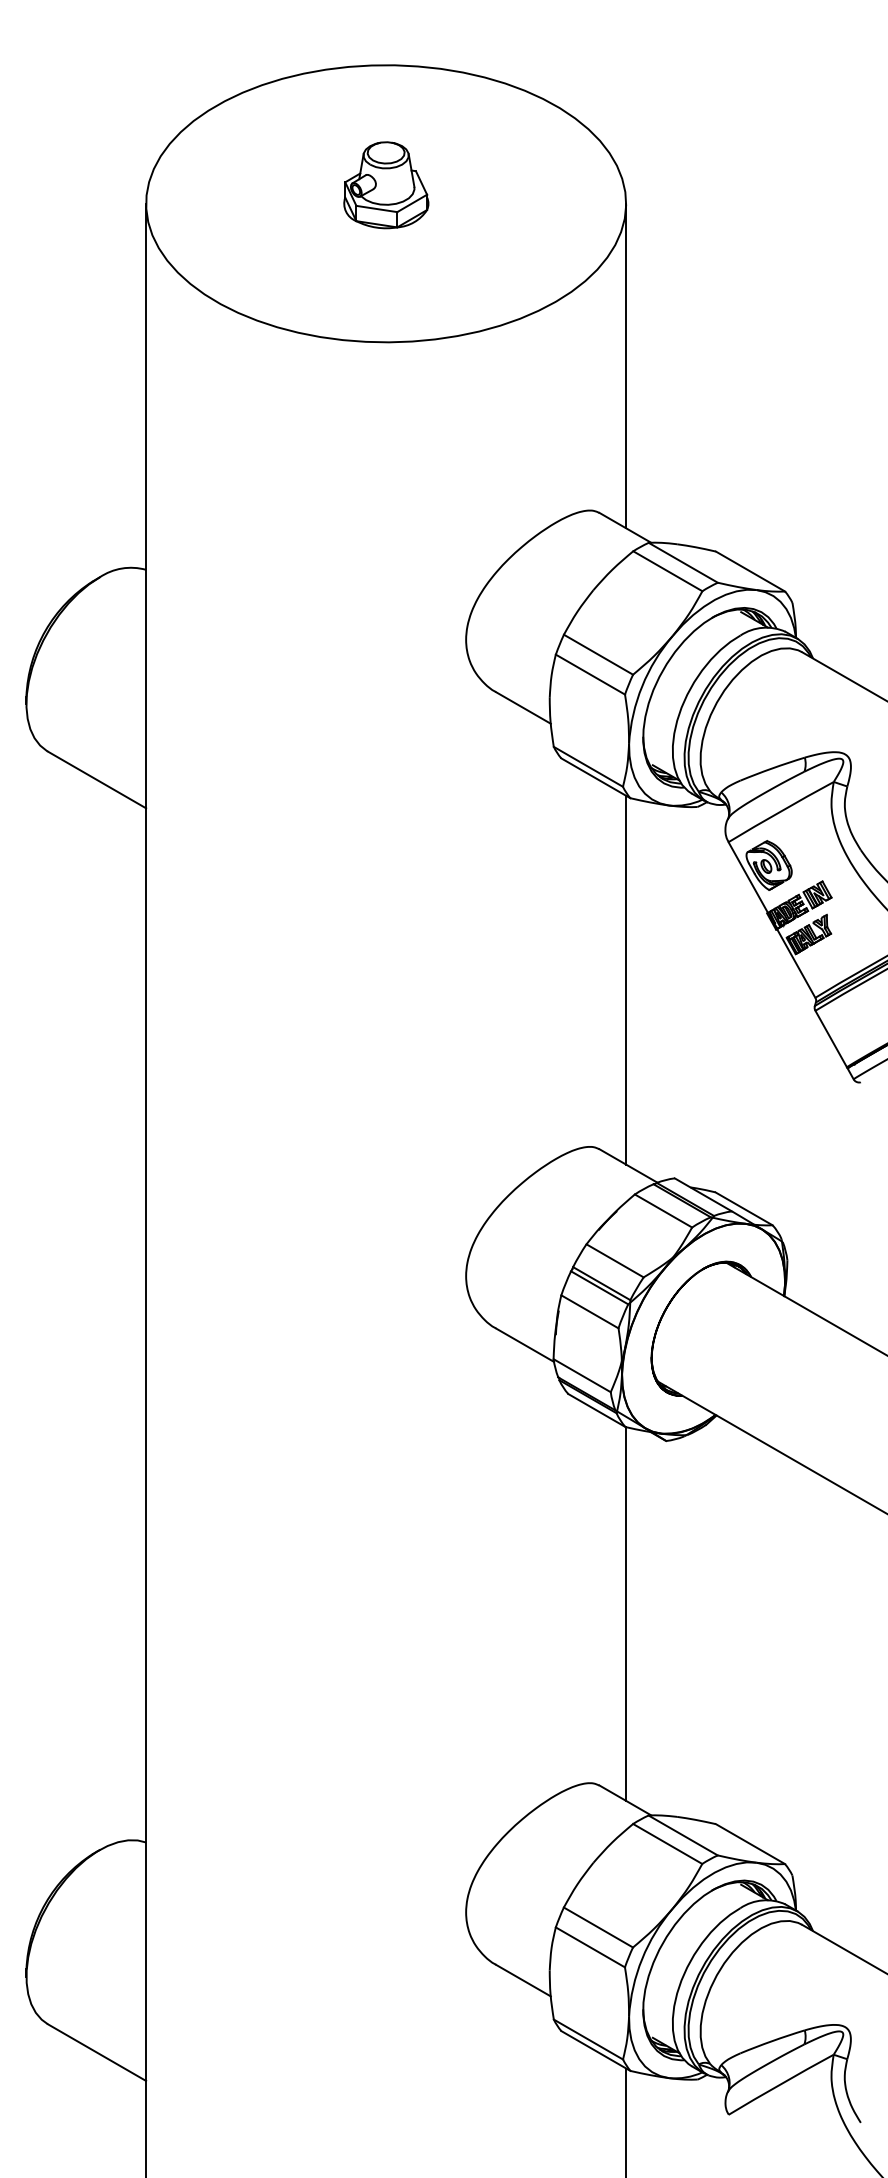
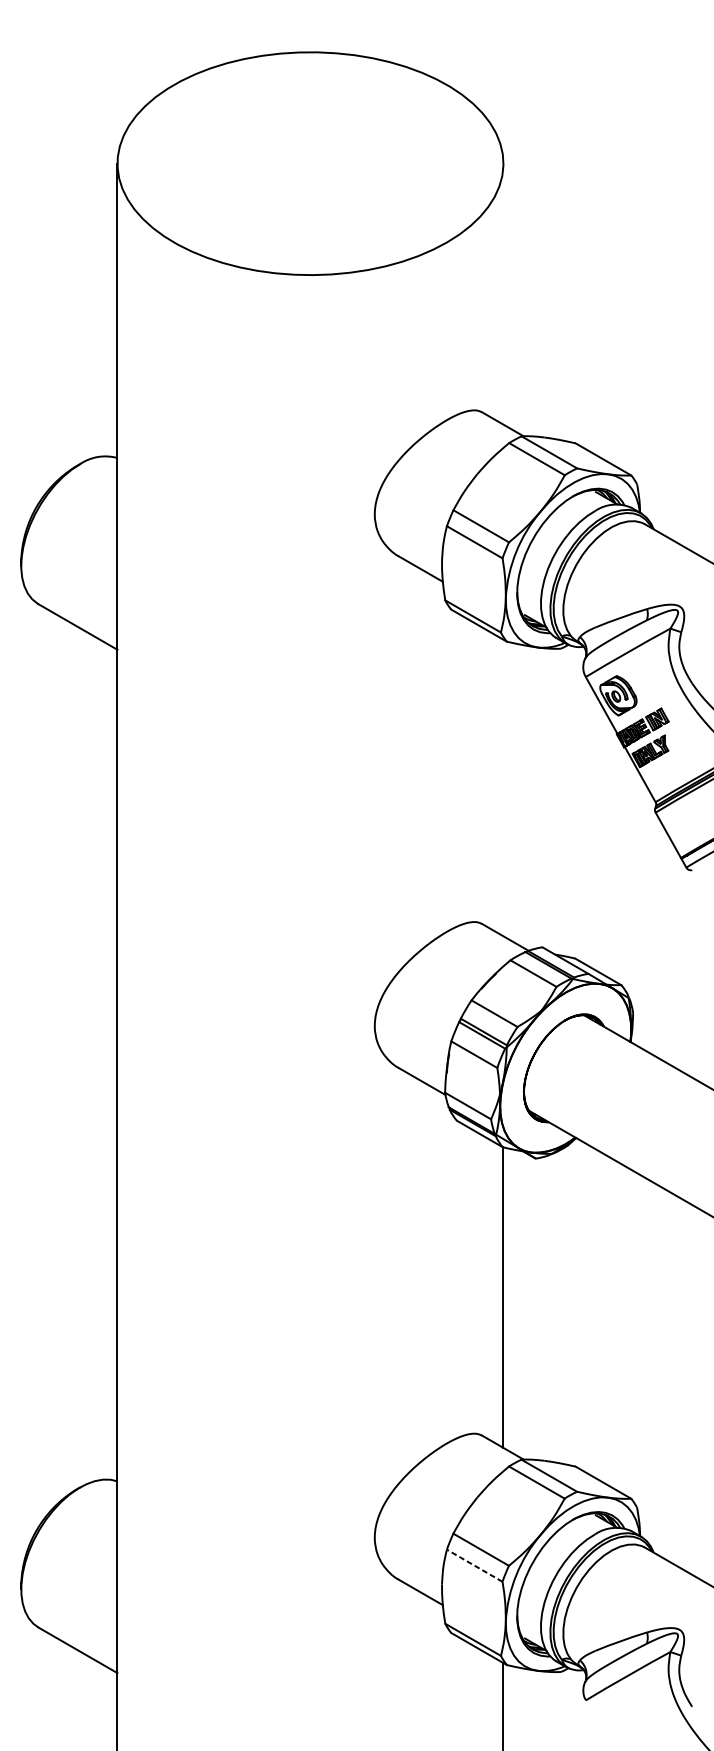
part: (386, 185) -> (310, 148), removed
line: (626, 365) -> (503, 293), removed
line: (626, 979) -> (503, 787), removed
line: (590, 1947) -> (474, 1565), solid -> dashed

